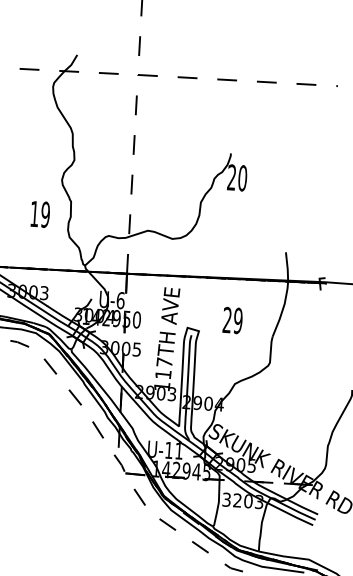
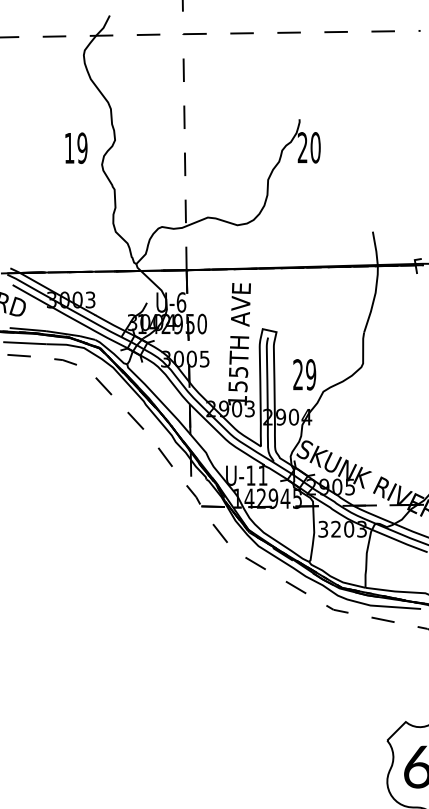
text: (40, 213) -> (76, 147), moved
text: (232, 320) -> (304, 374), moved
text: (164, 368) -> (238, 379), 117TH -> 155TH

